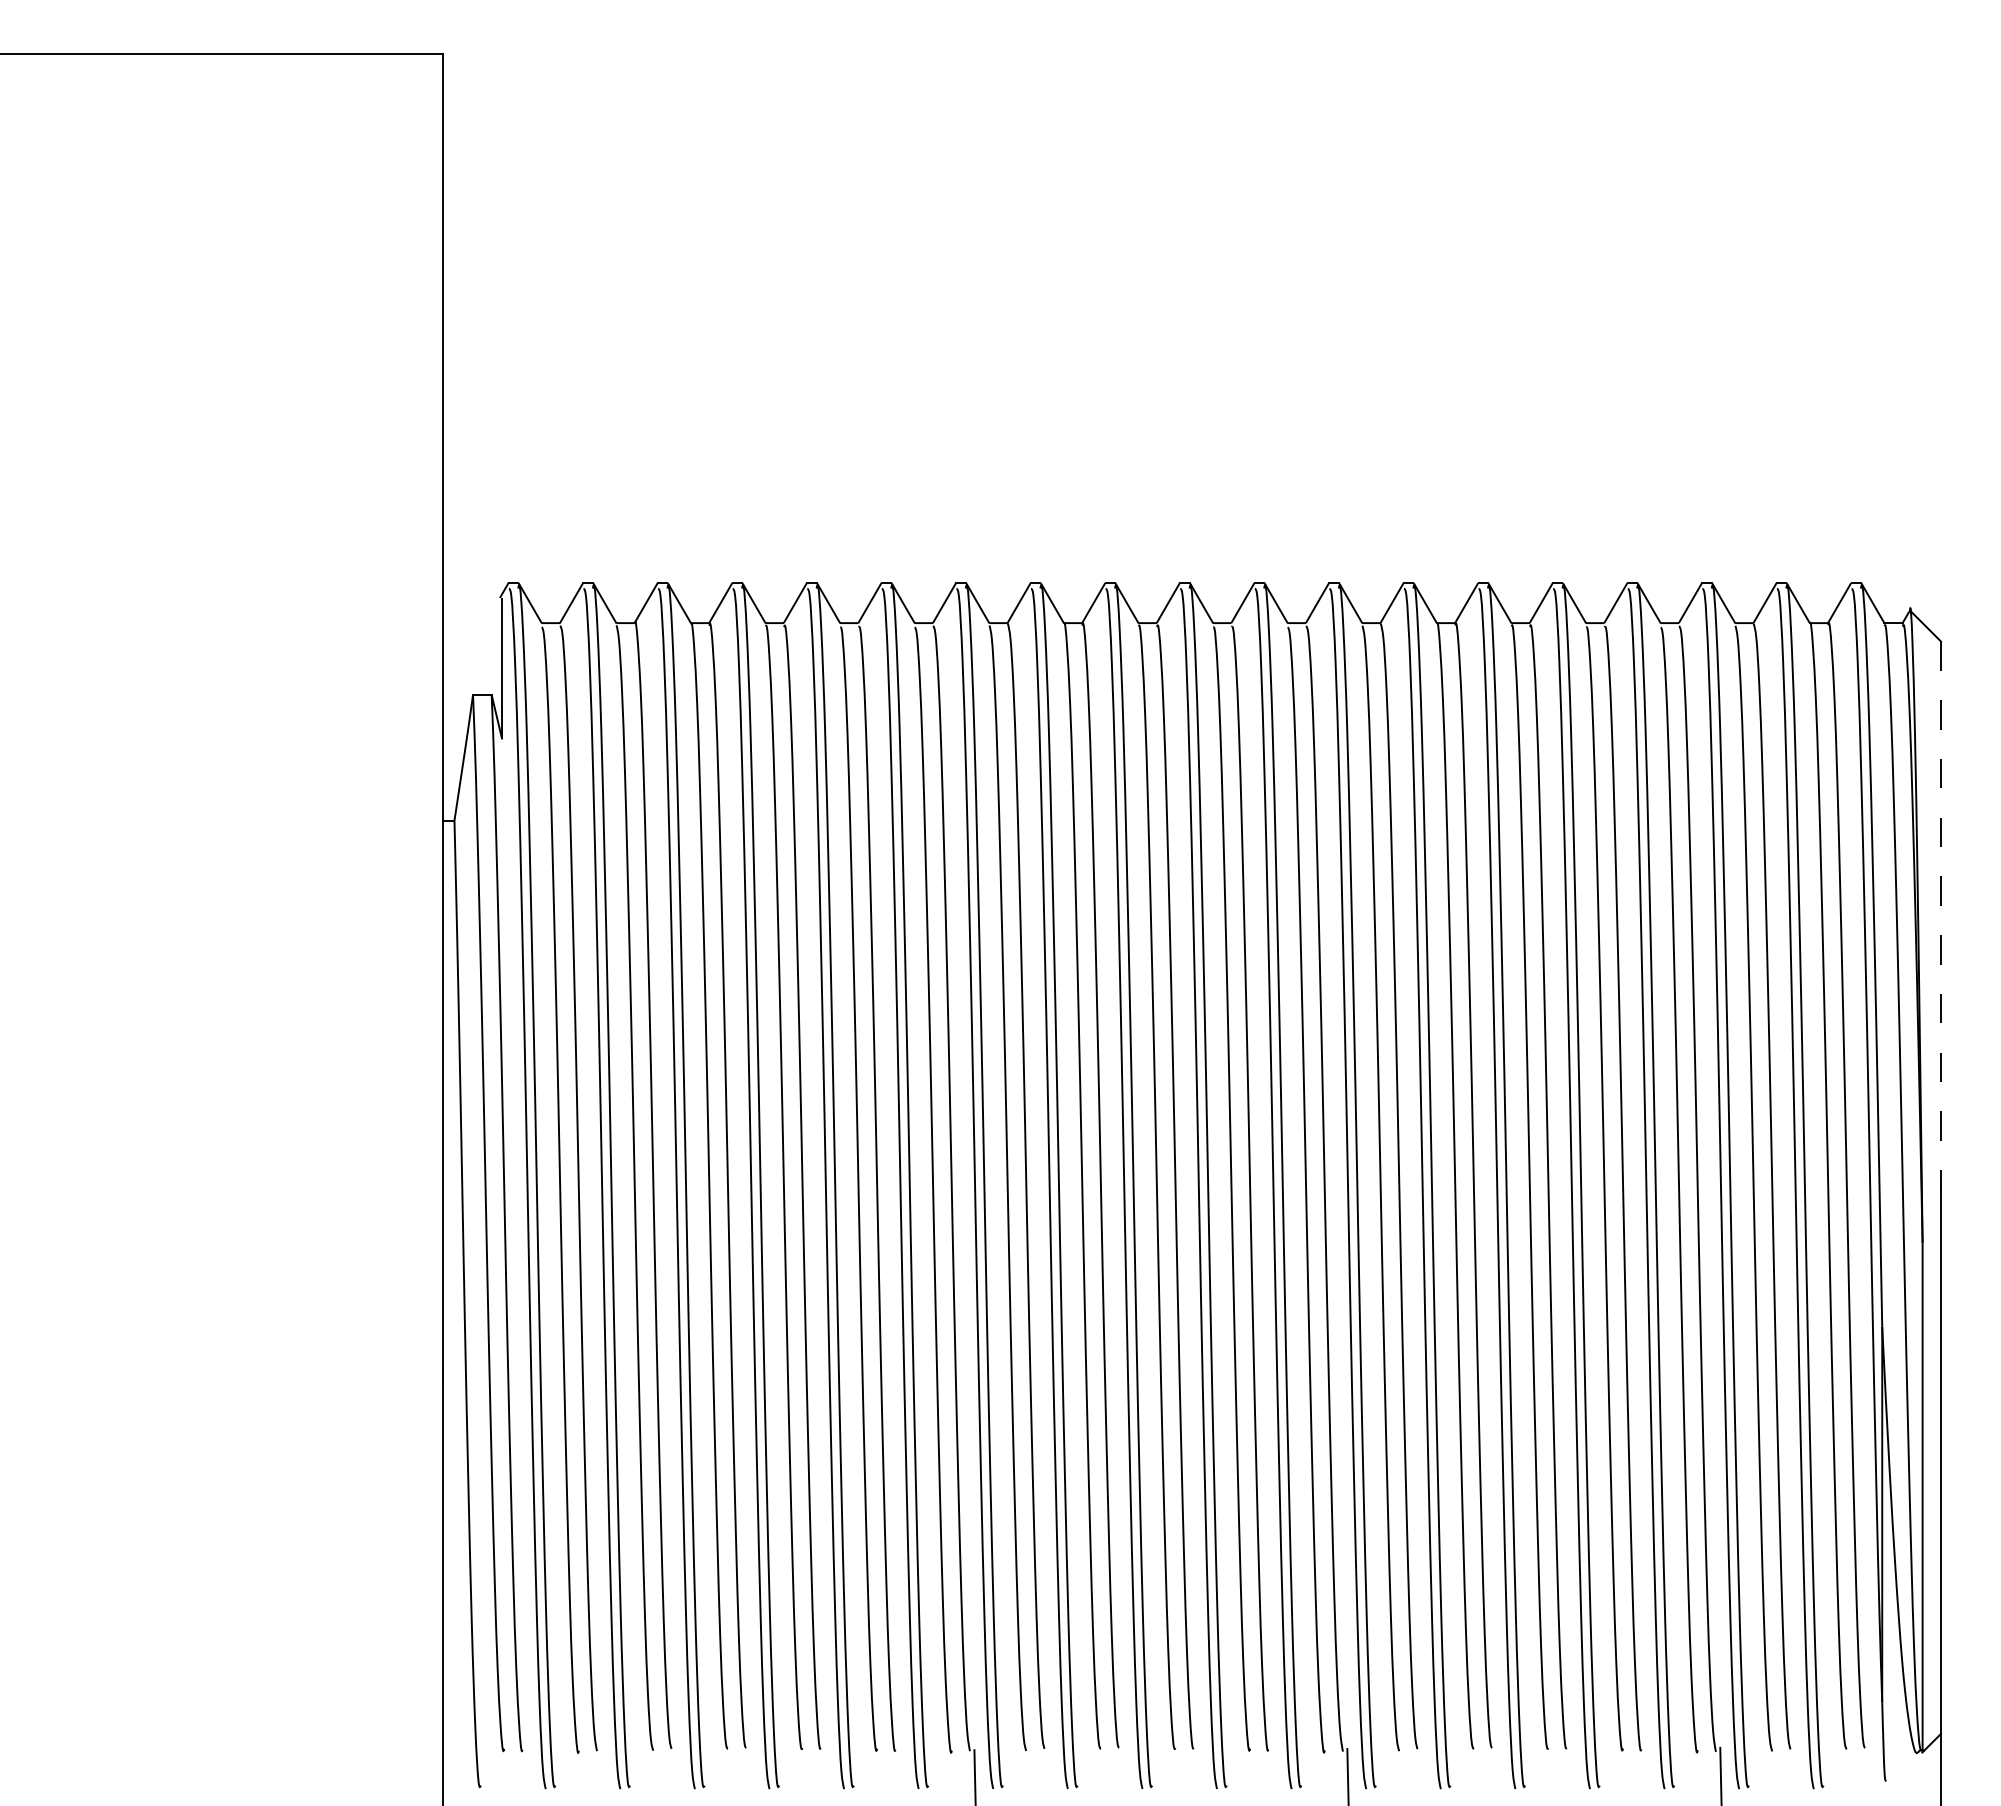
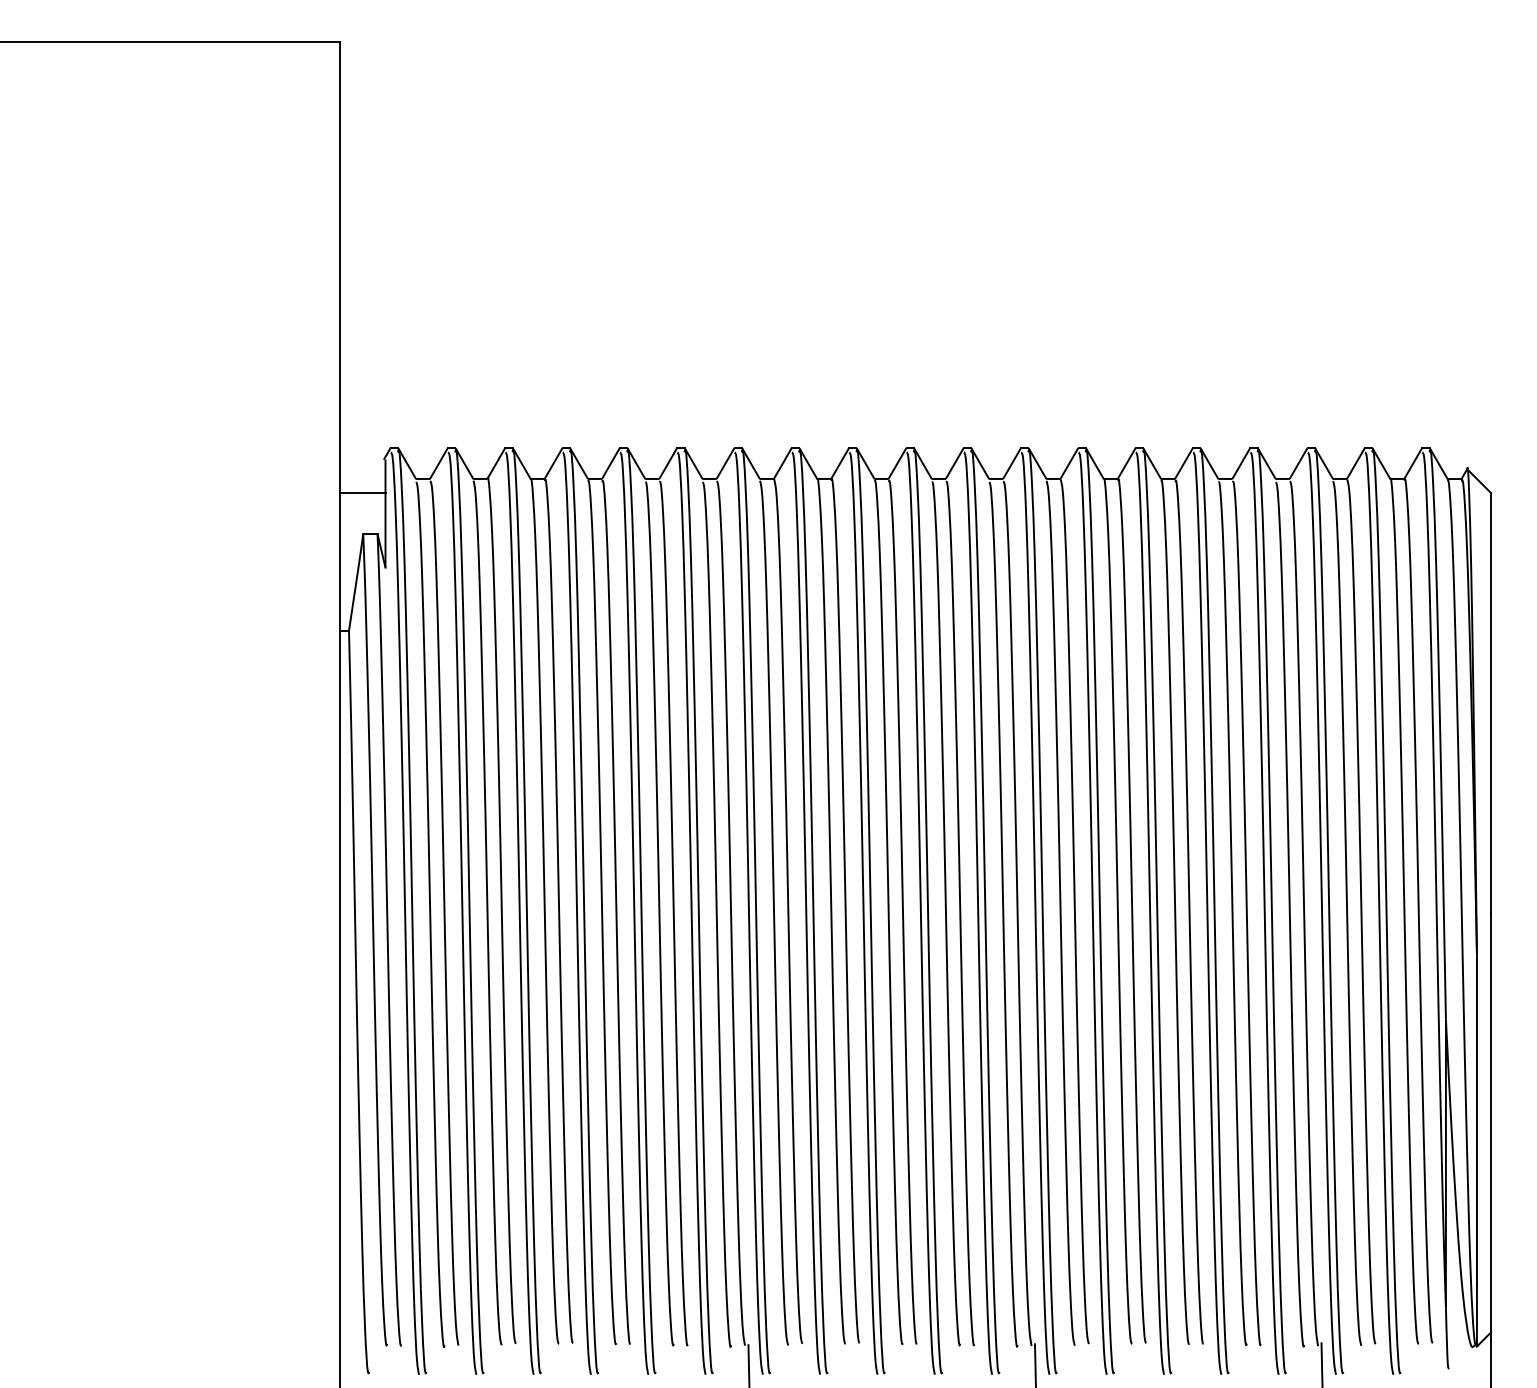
line: (472, 641) -> (362, 493), added
line: (1940, 915) -> (1490, 703), dashed -> solid

